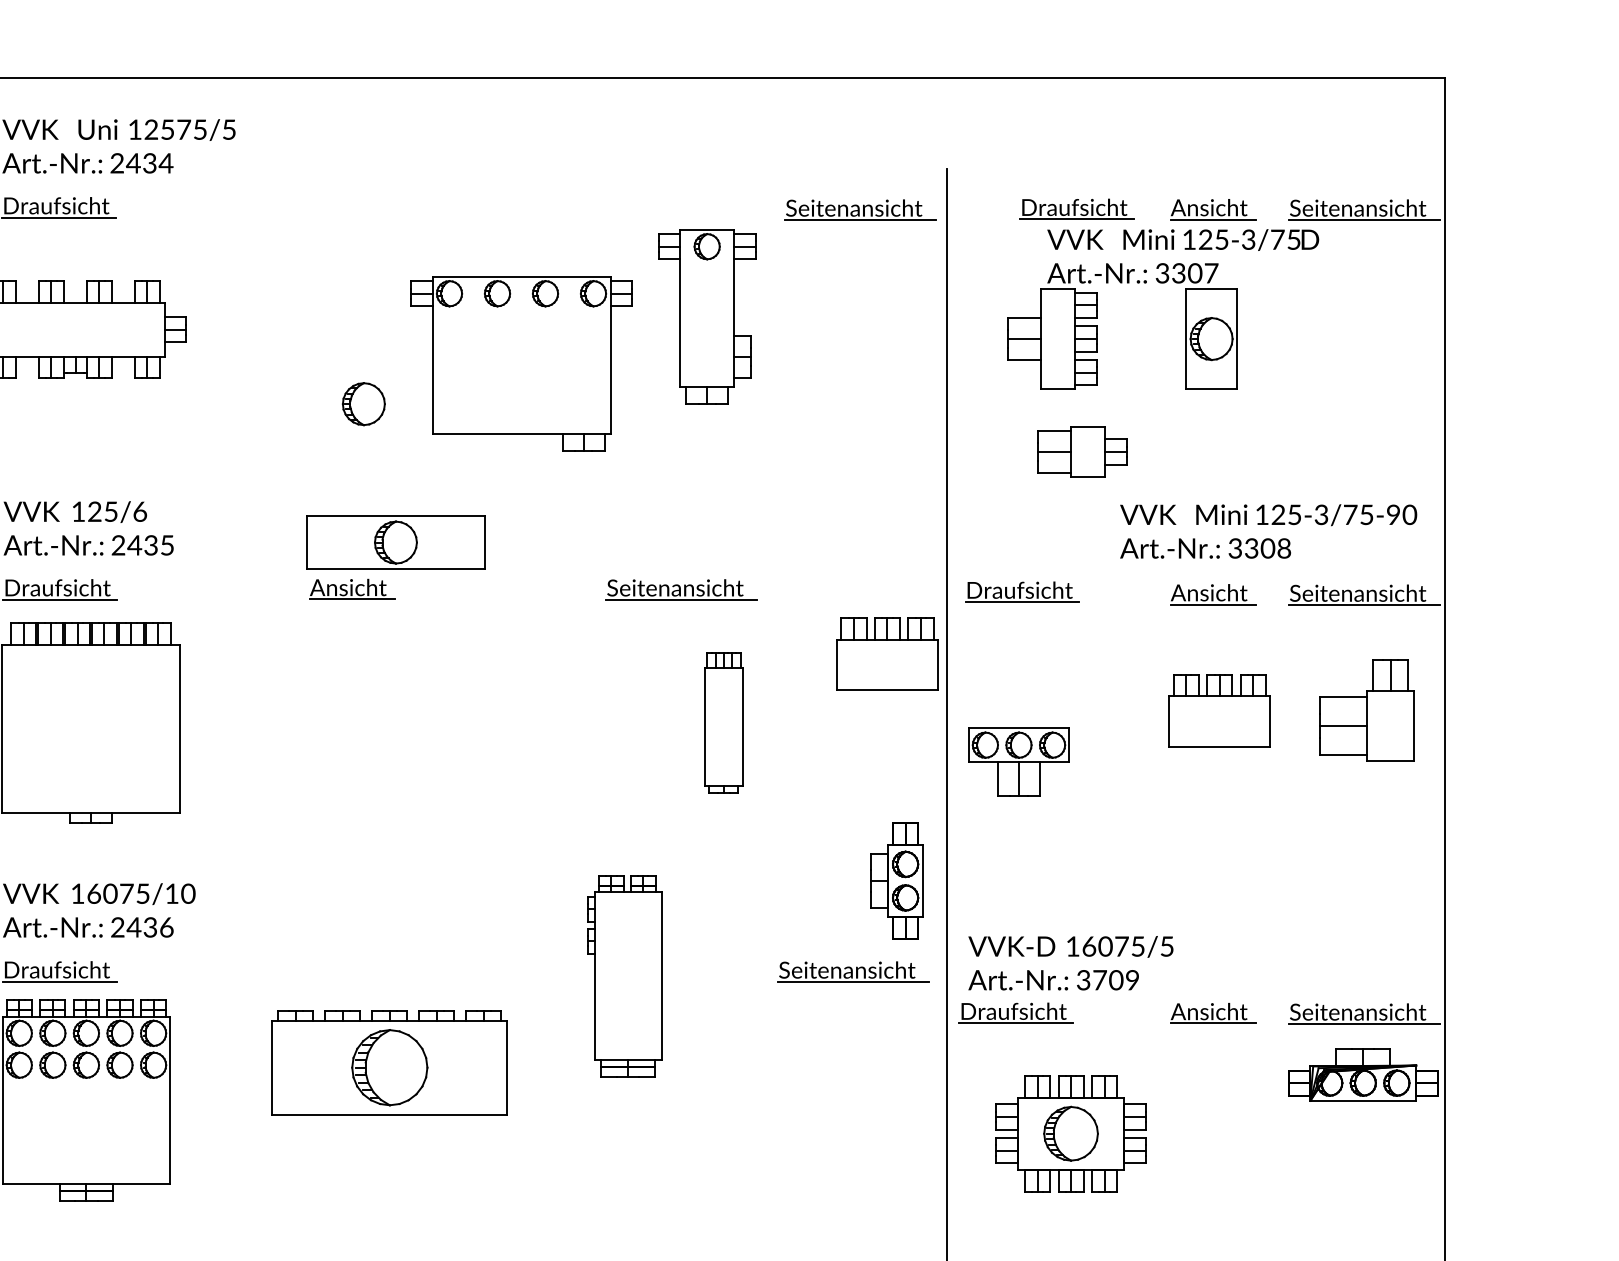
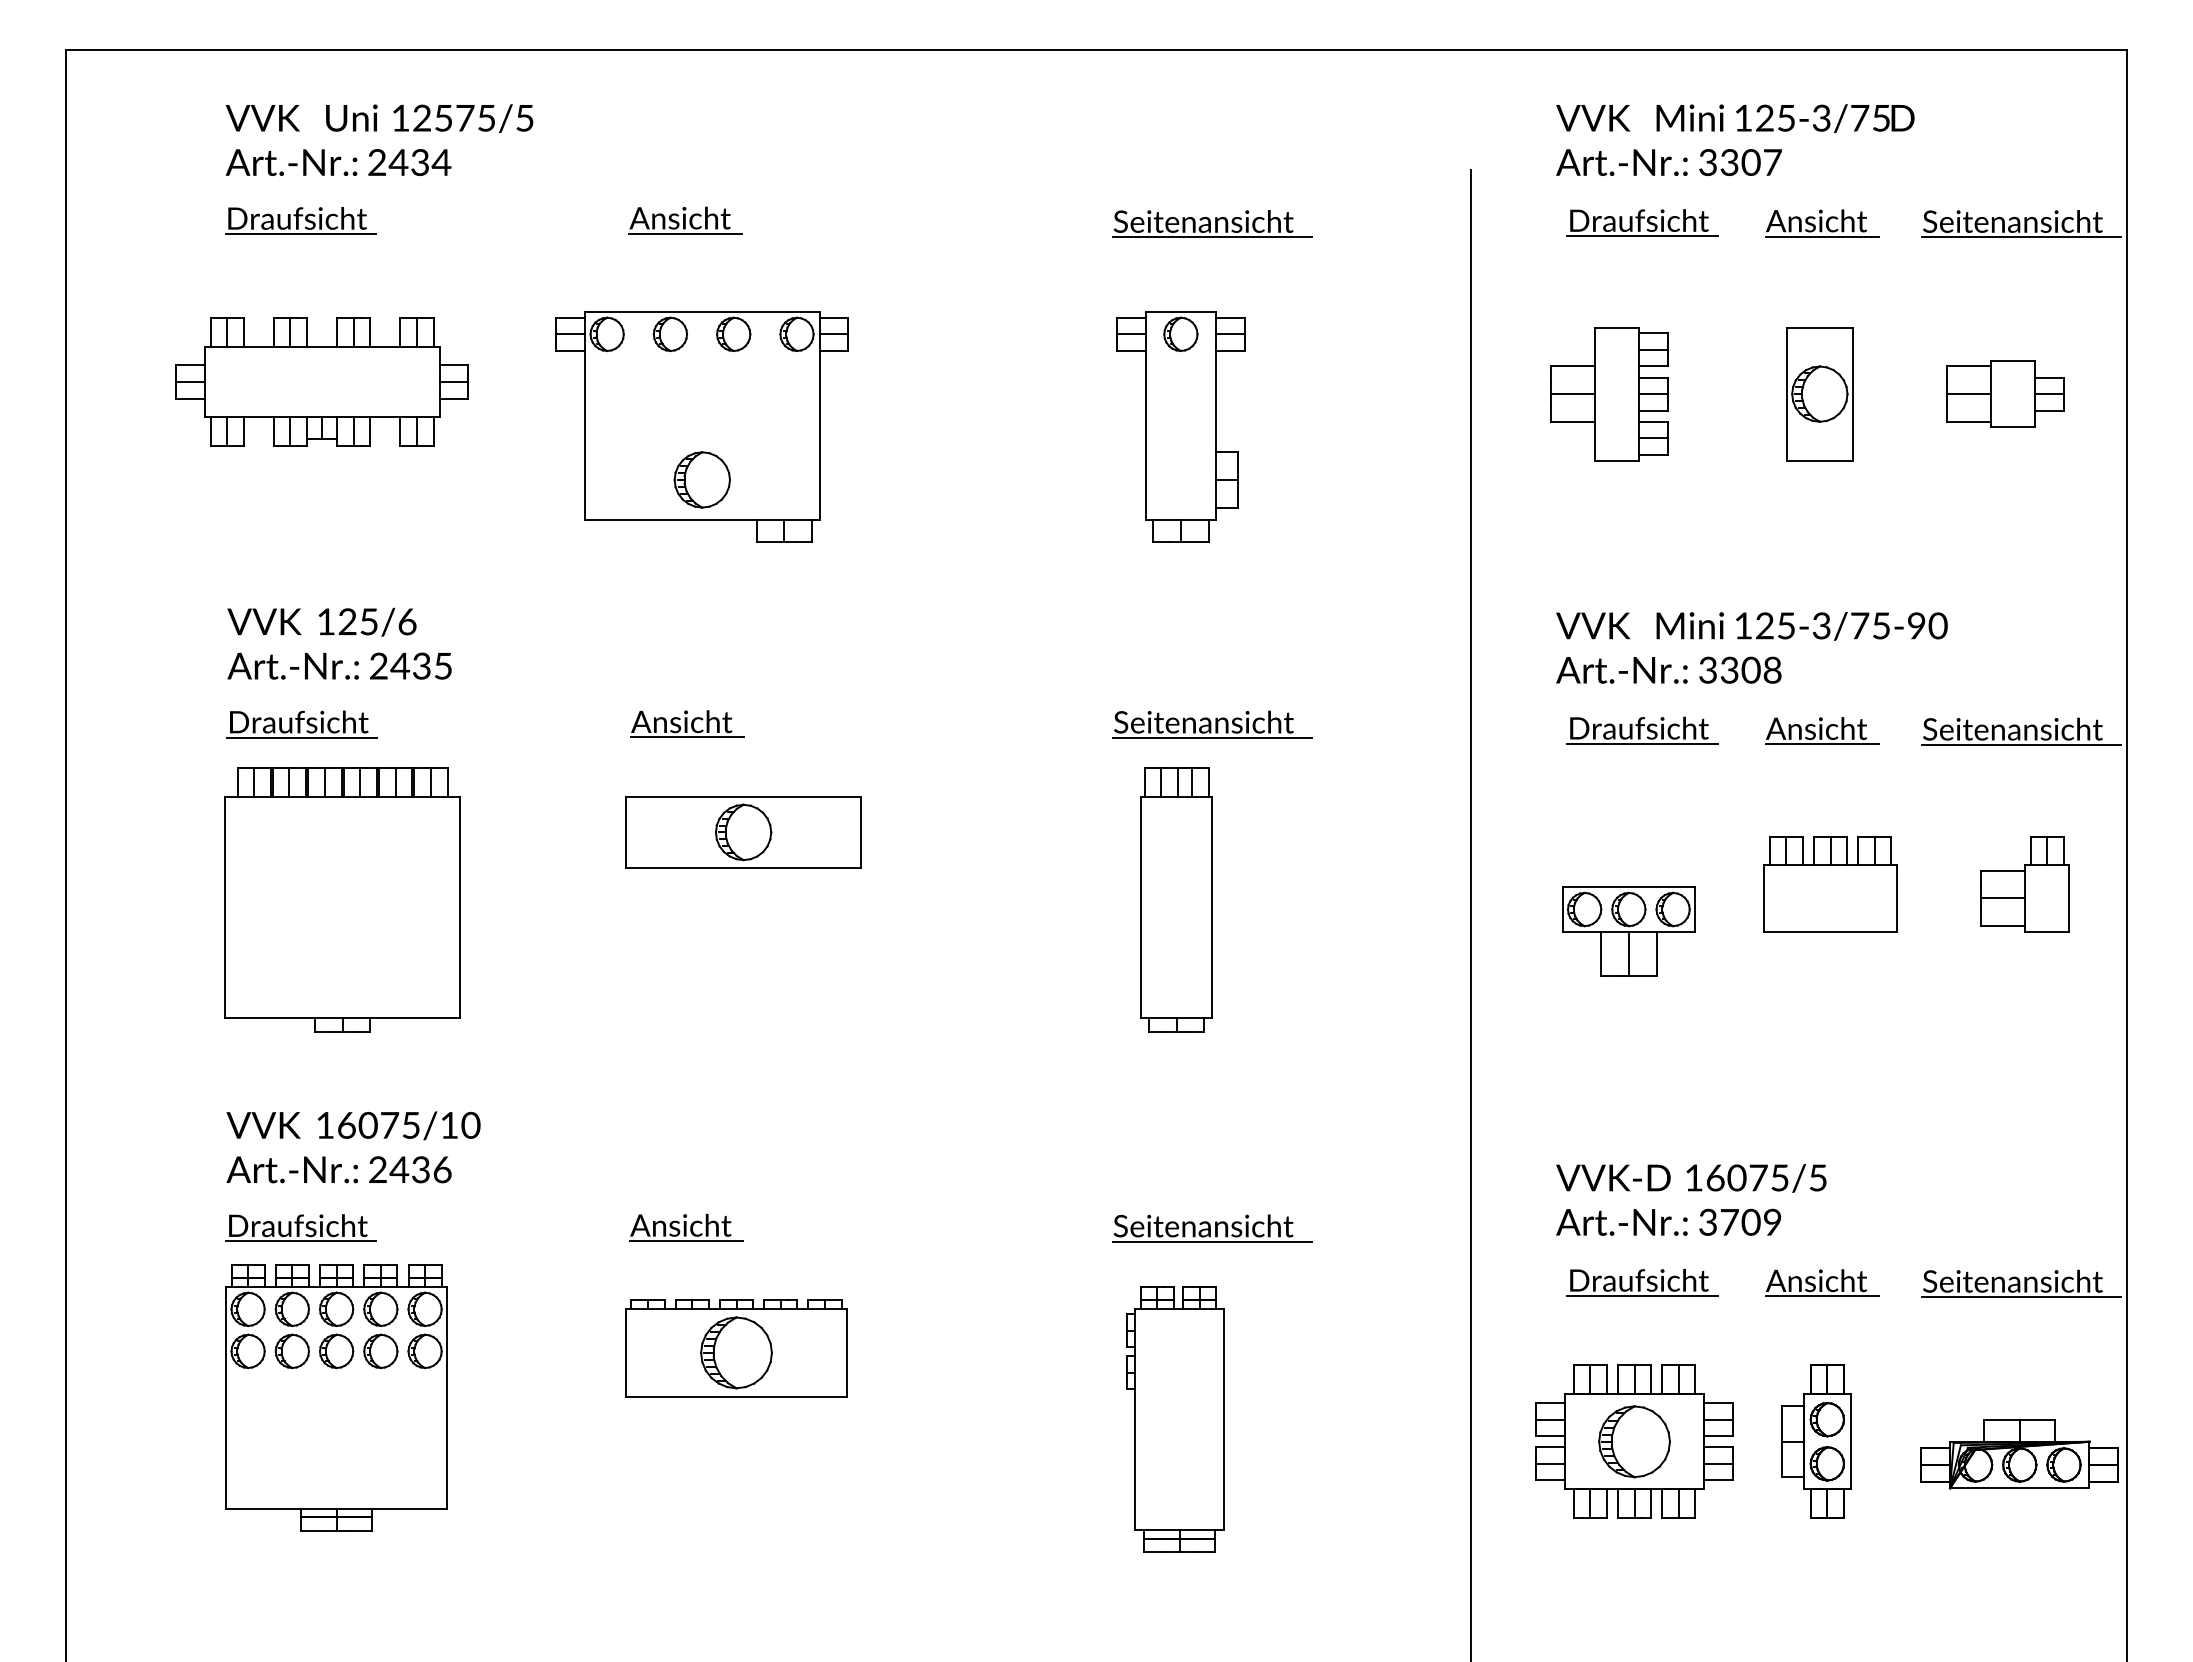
part: (351, 207) -> (685, 220), added
part: (860, 209) -> (1212, 223), moved
text: (1183, 255) -> (1735, 139), moved
part: (706, 316) -> (1180, 426), moved
part: (521, 363) -> (701, 426), moved
part: (1082, 451) -> (2005, 393), moved
text: (1268, 531) -> (1751, 647), moved
part: (395, 542) -> (743, 832), moved
part: (681, 589) -> (1212, 724), moved
part: (1022, 591) -> (1642, 730), moved
part: (887, 654) -> (1392, 809), removed
part: (1366, 711) -> (2024, 884), size x0.71
part: (723, 722) -> (1176, 899), size x1.43
part: (1018, 761) -> (1628, 931), moved
part: (897, 880) -> (1816, 1441), moved
text: (1071, 962) -> (1691, 1199), moved
part: (351, 971) -> (686, 1227), added
part: (854, 971) -> (1212, 1228), moved
part: (624, 976) -> (1175, 1419), moved
part: (1016, 1012) -> (1642, 1282), moved
part: (389, 1063) -> (736, 1348), size x0.71
part: (1363, 1075) -> (2019, 1454), moved

